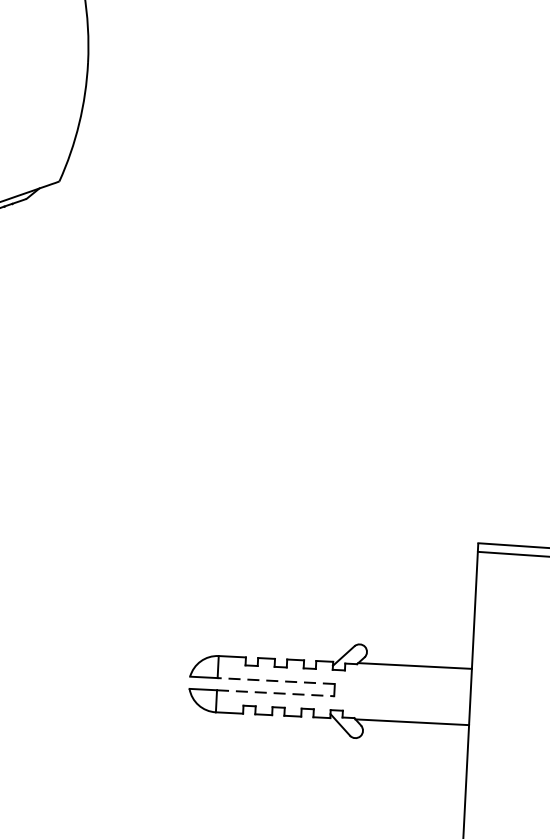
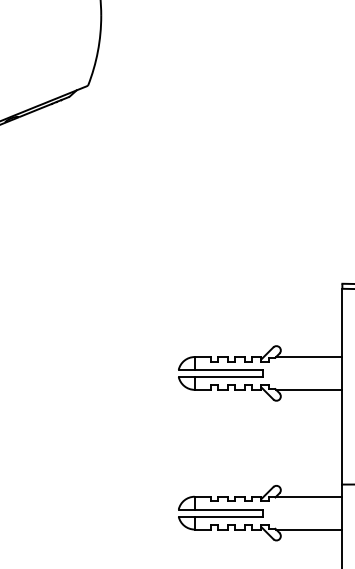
line: (275, 680) -> (228, 369), dashed -> solid
line: (276, 694) -> (229, 377), dashed -> solid

